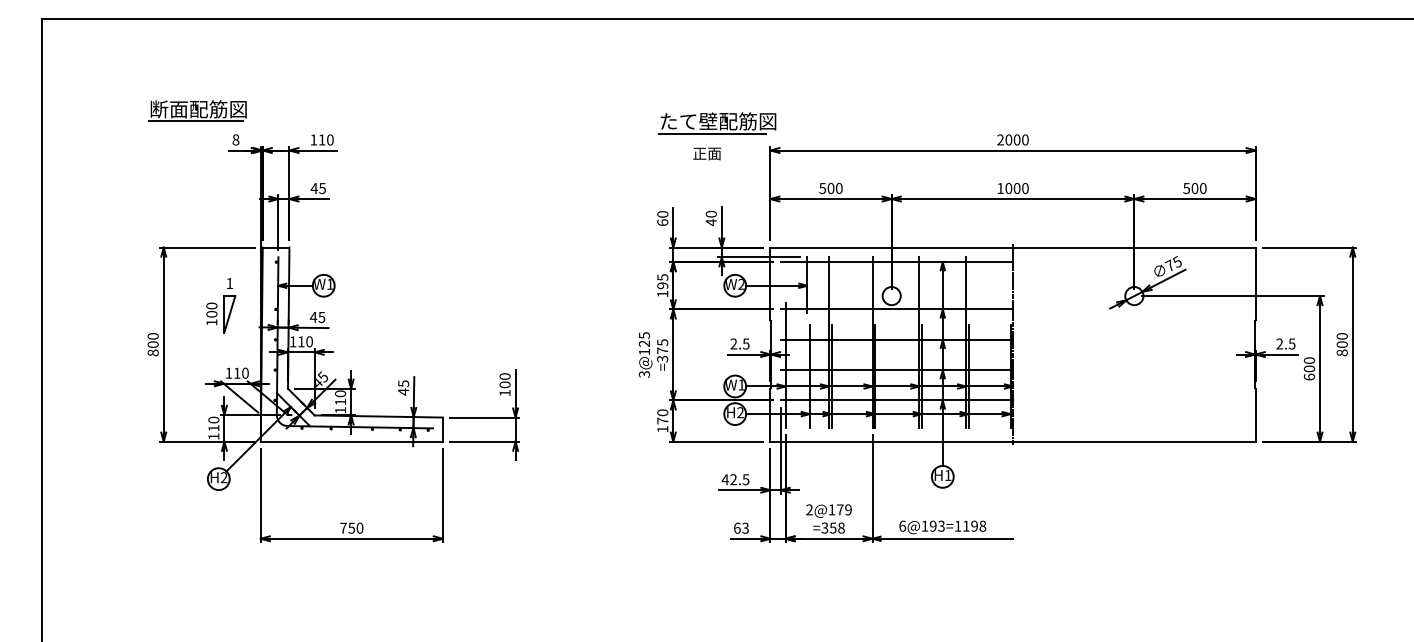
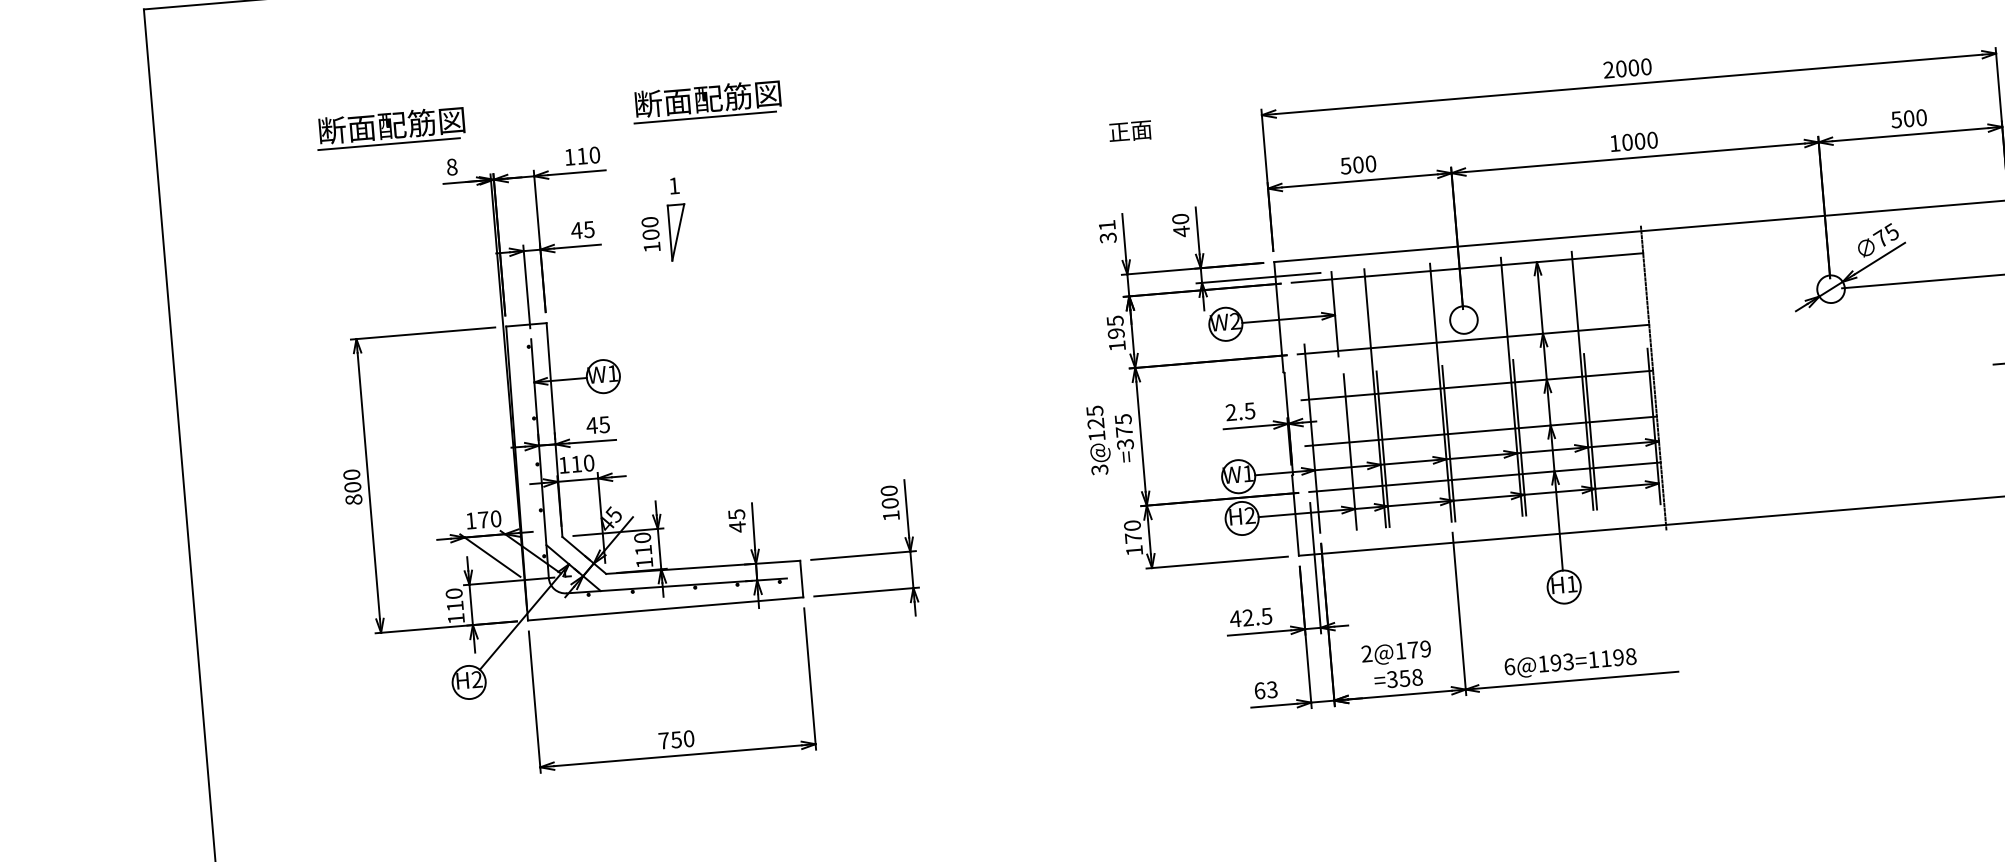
part: (406, 110) -> (706, 100), added
part: (717, 123) -> (1178, 81), removed
text: (707, 153) -> (1130, 130), moved
text: (662, 218) -> (1107, 231), 60 -> 31
part: (221, 305) -> (664, 220), moved
text: (236, 372) -> (482, 518), 110 -> 170

